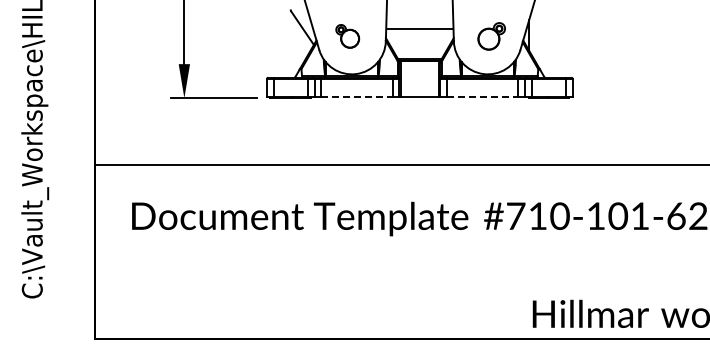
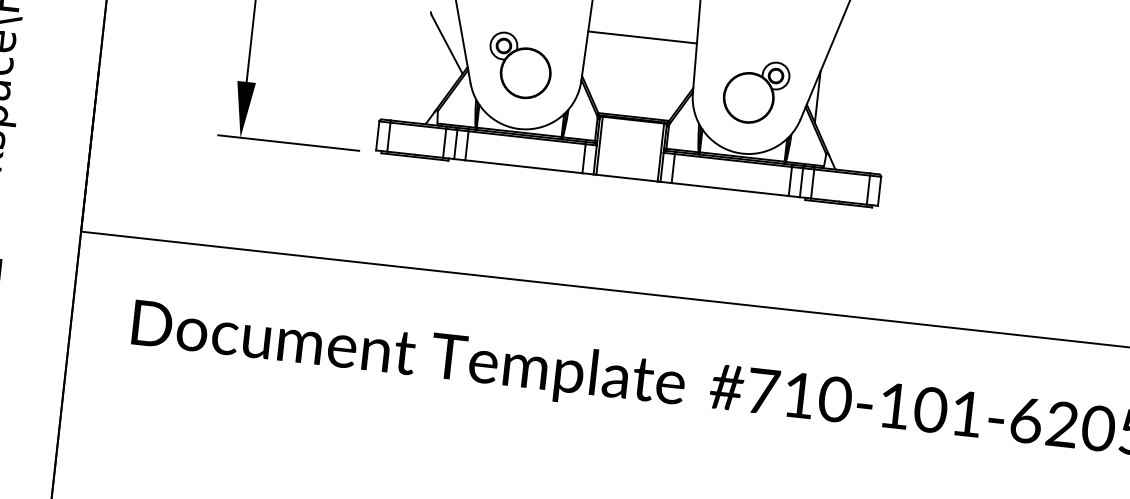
line: (419, 29) -> (641, 38), moved
part: (347, 36) -> (519, 66), size x1.67
part: (491, 36) -> (755, 92), size x1.43
line: (356, 96) -> (523, 166), dashed -> solid
line: (482, 96) -> (729, 189), dashed -> solid

